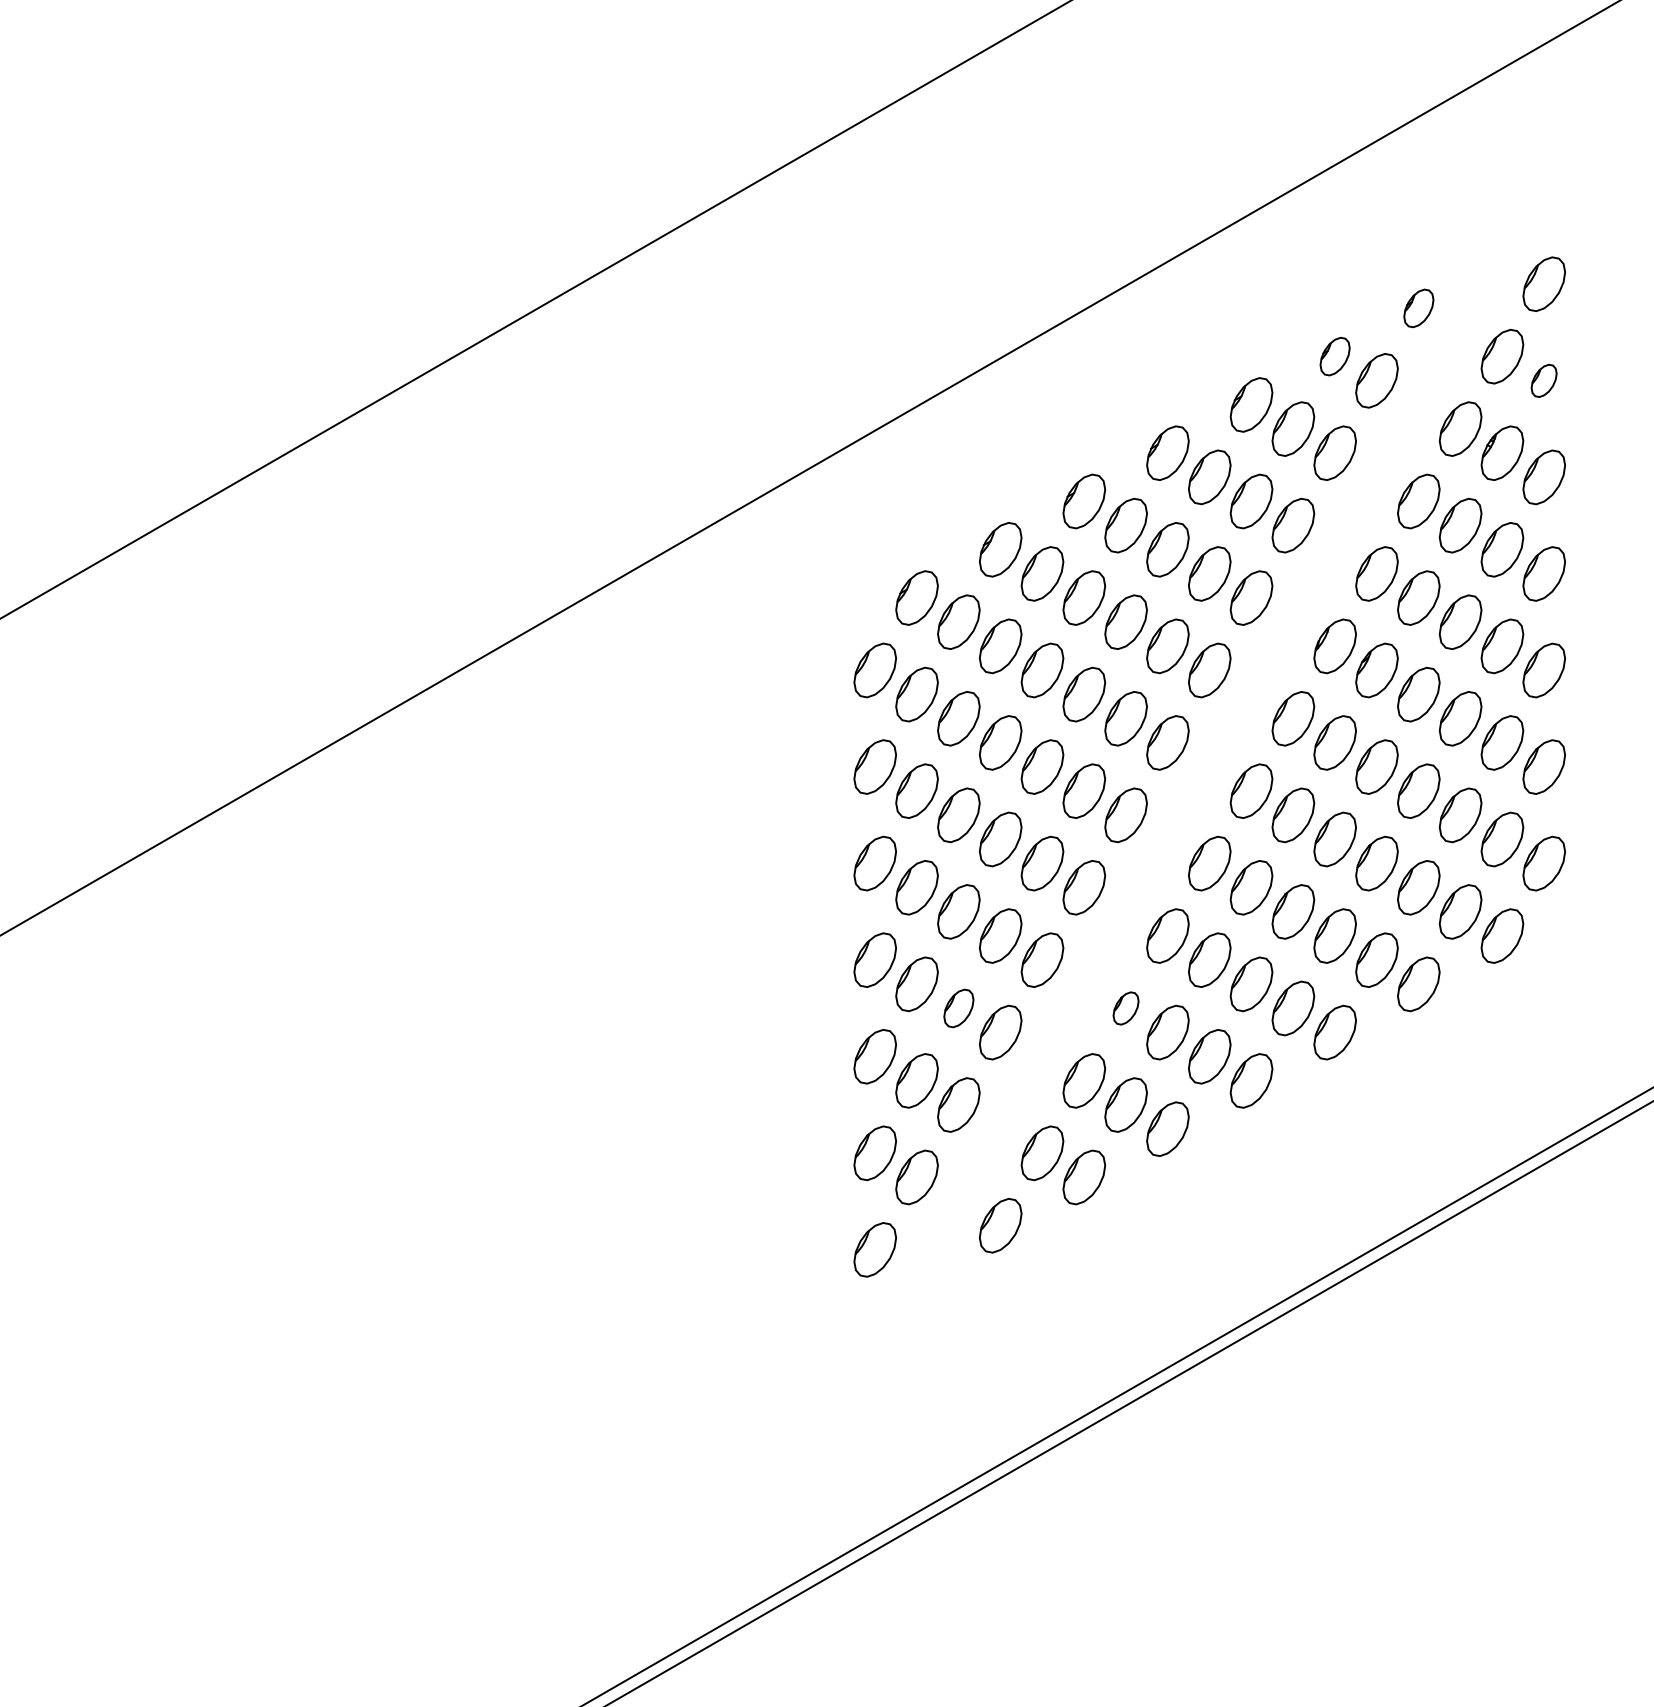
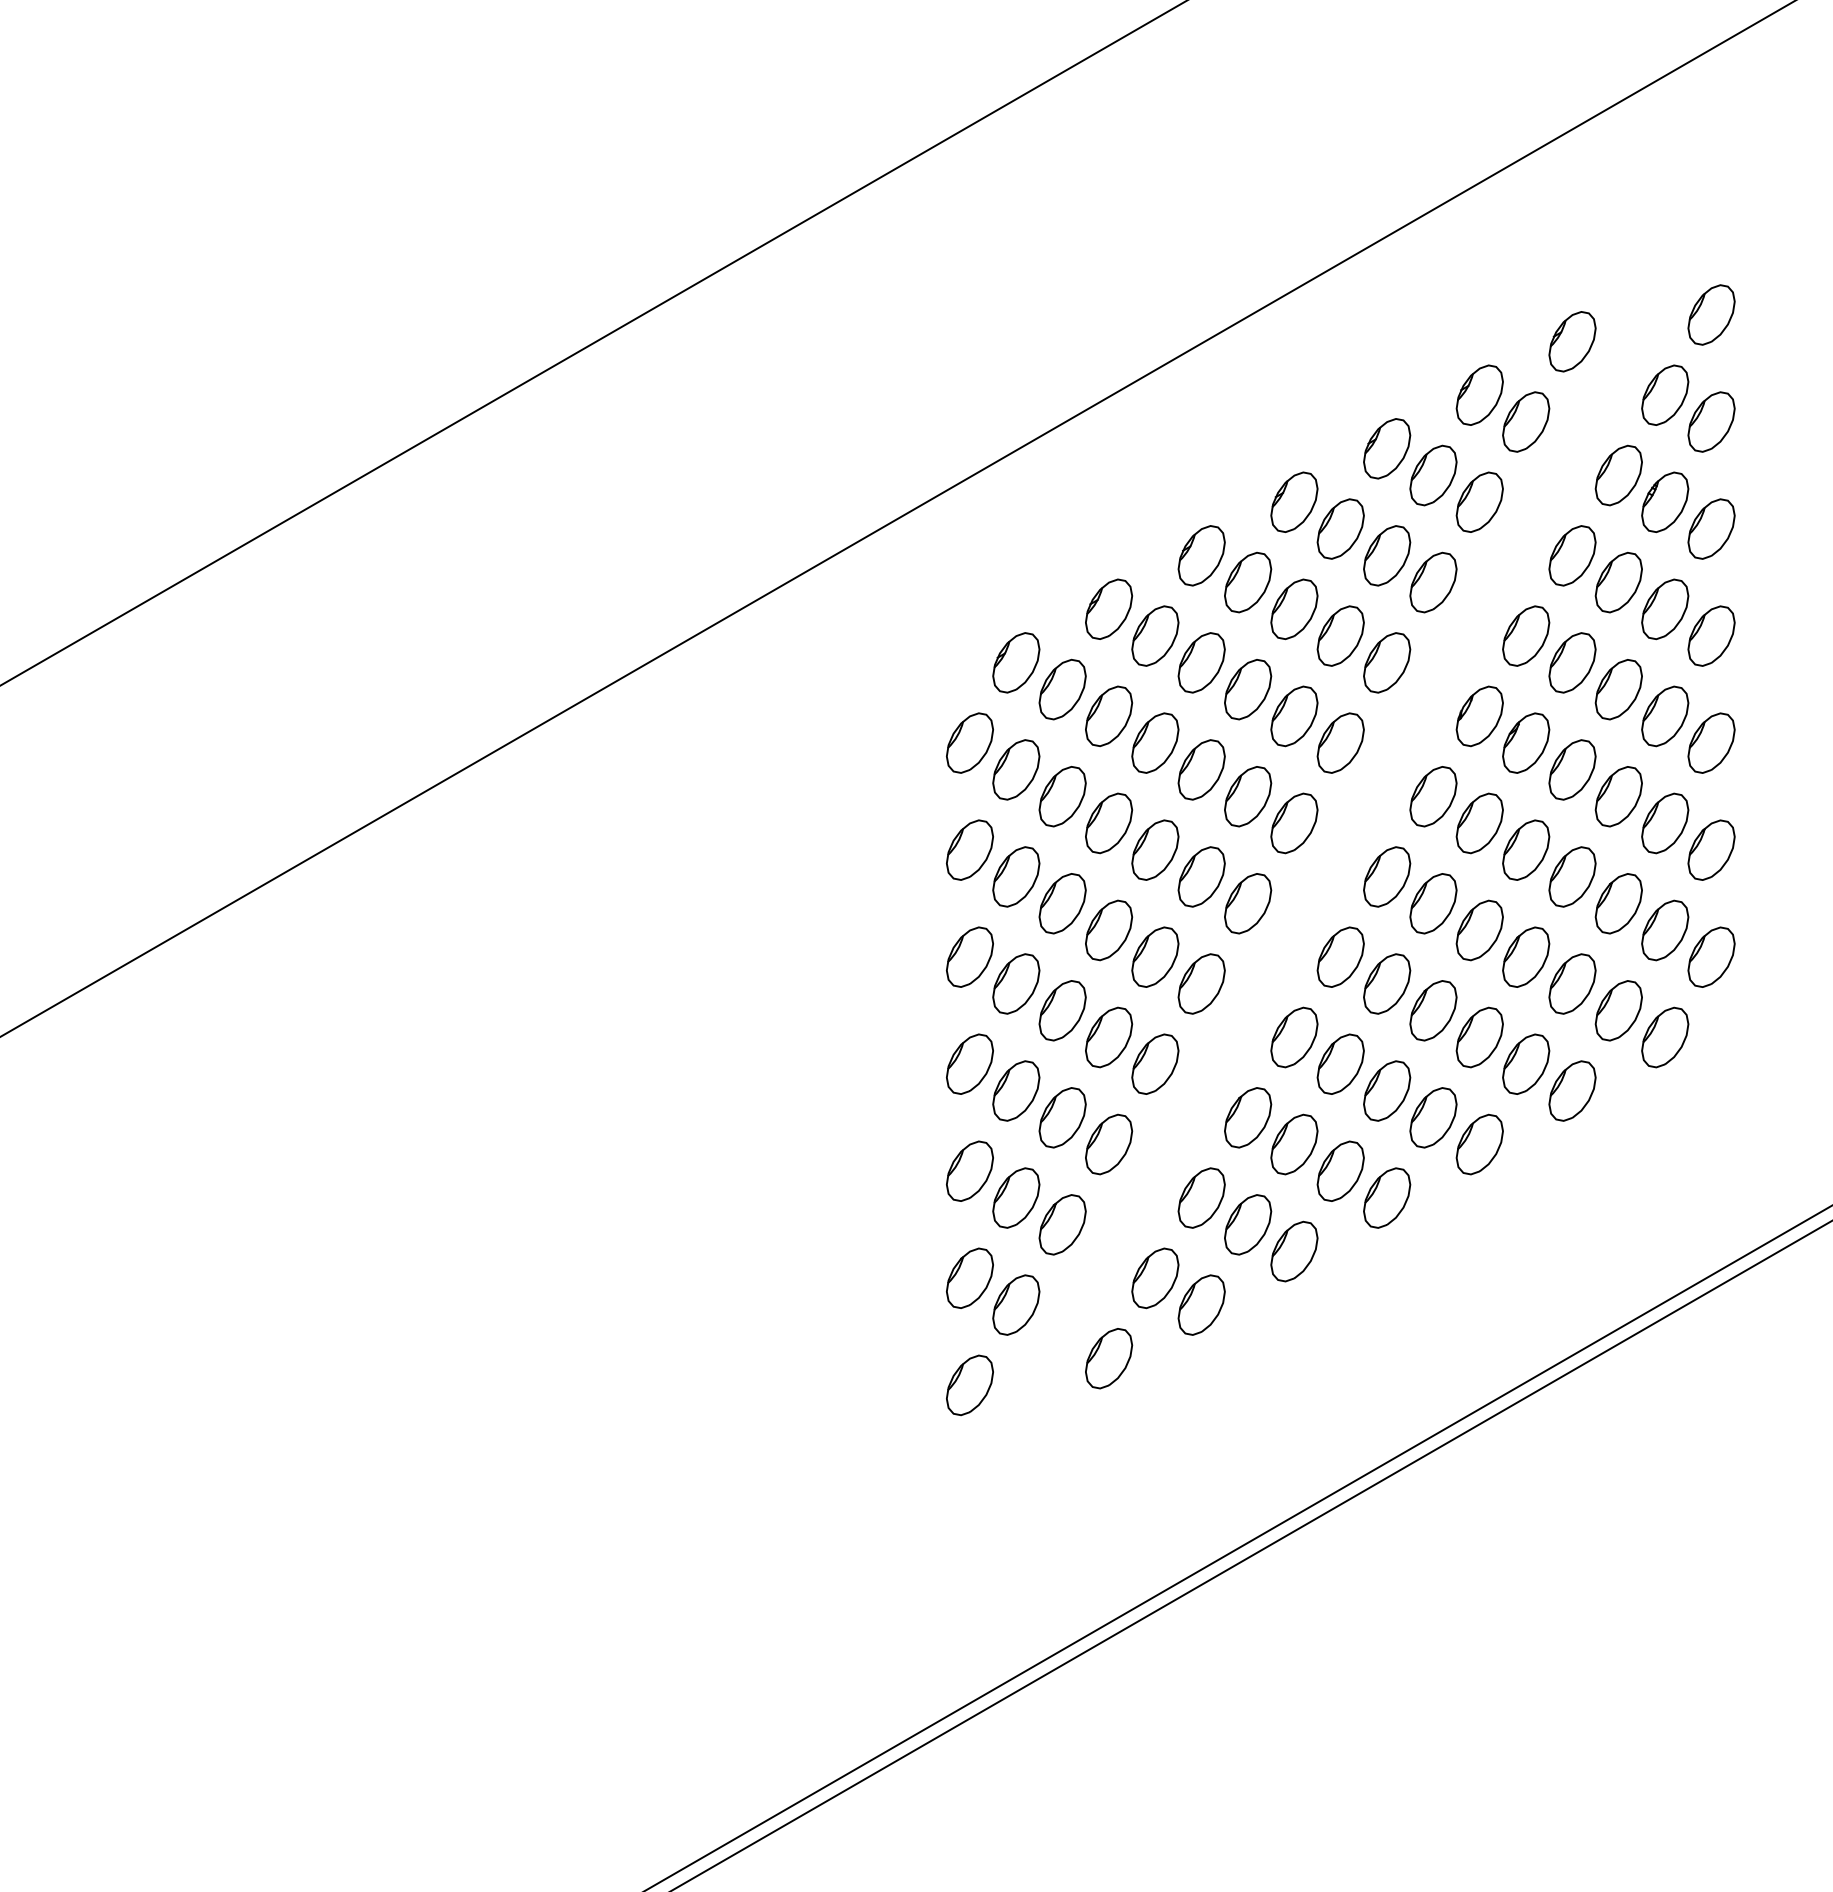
part: (1418, 308) -> (1572, 341), size x1.43
part: (1334, 356) -> (1479, 395), size x1.43
part: (1543, 380) -> (1710, 421), size x1.67
part: (958, 1008) -> (1062, 1117), size x1.43
part: (1125, 1008) -> (1247, 1117), size x1.67

